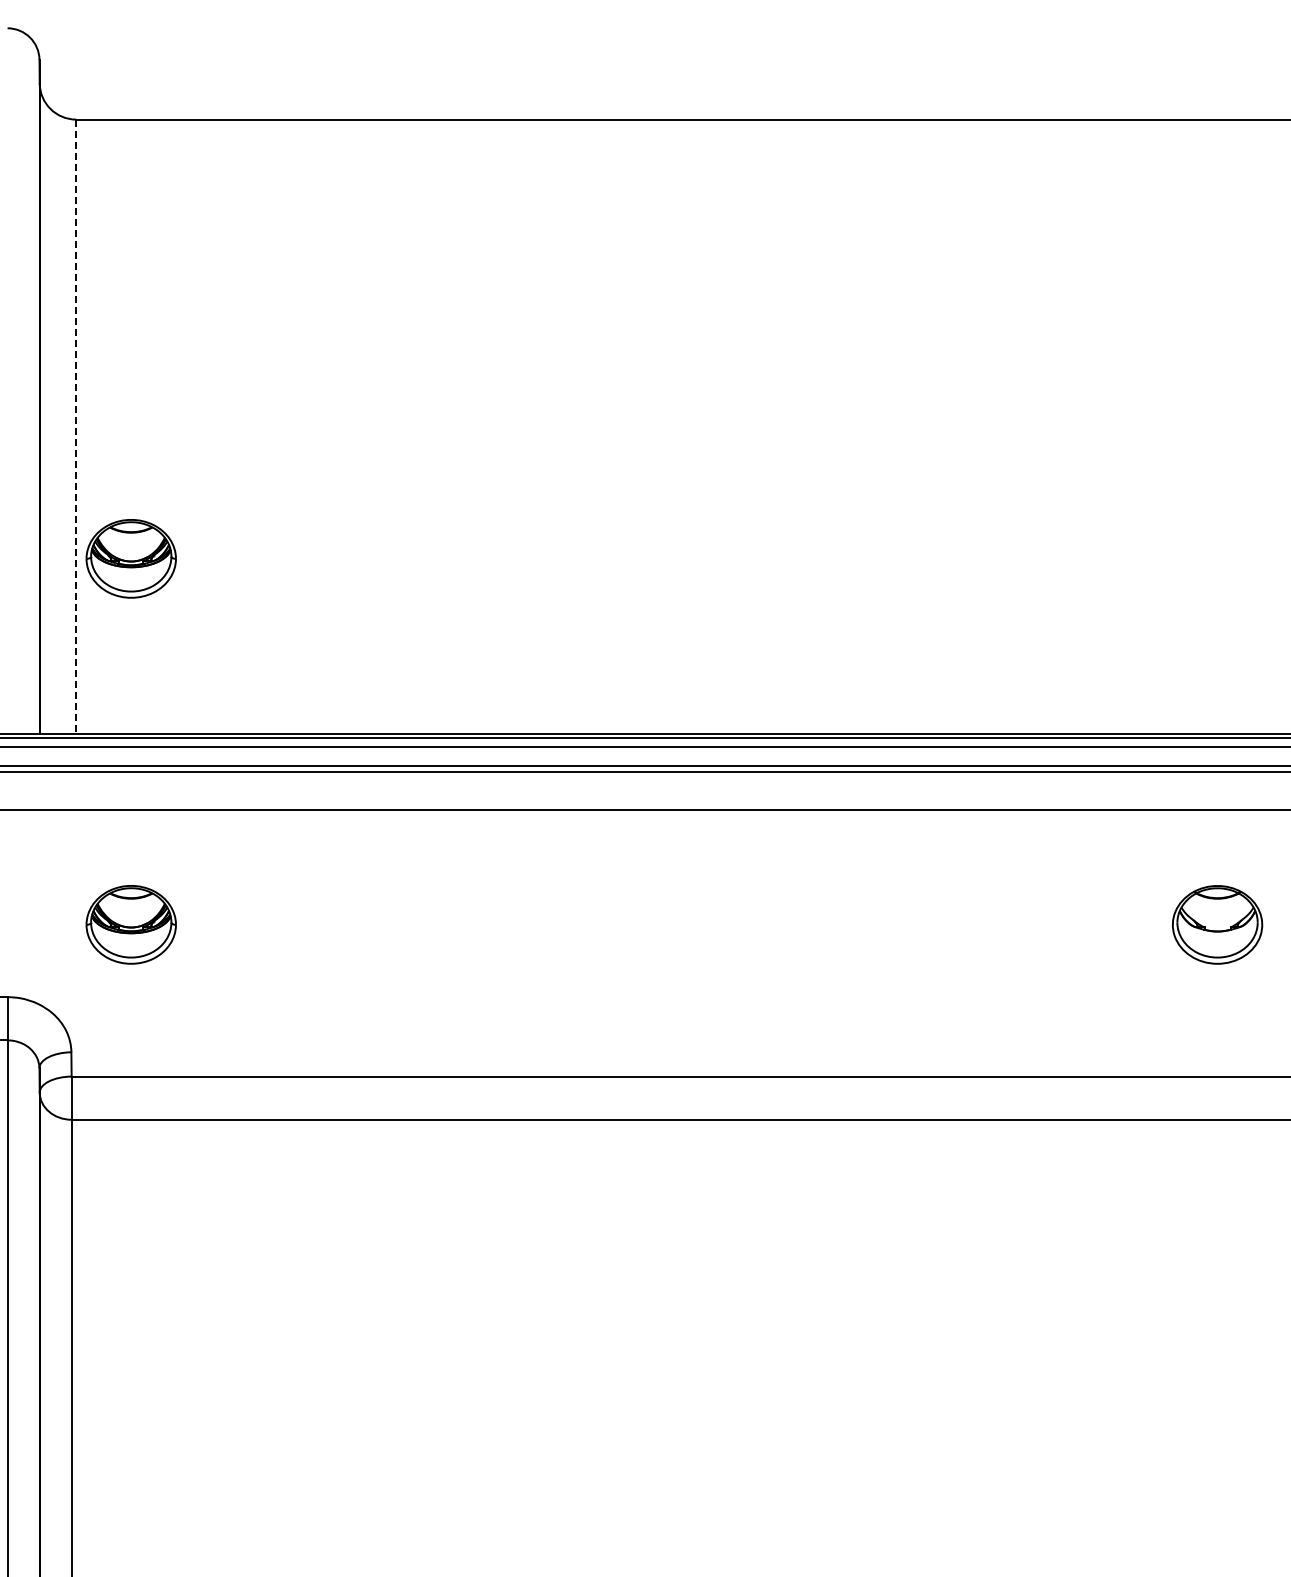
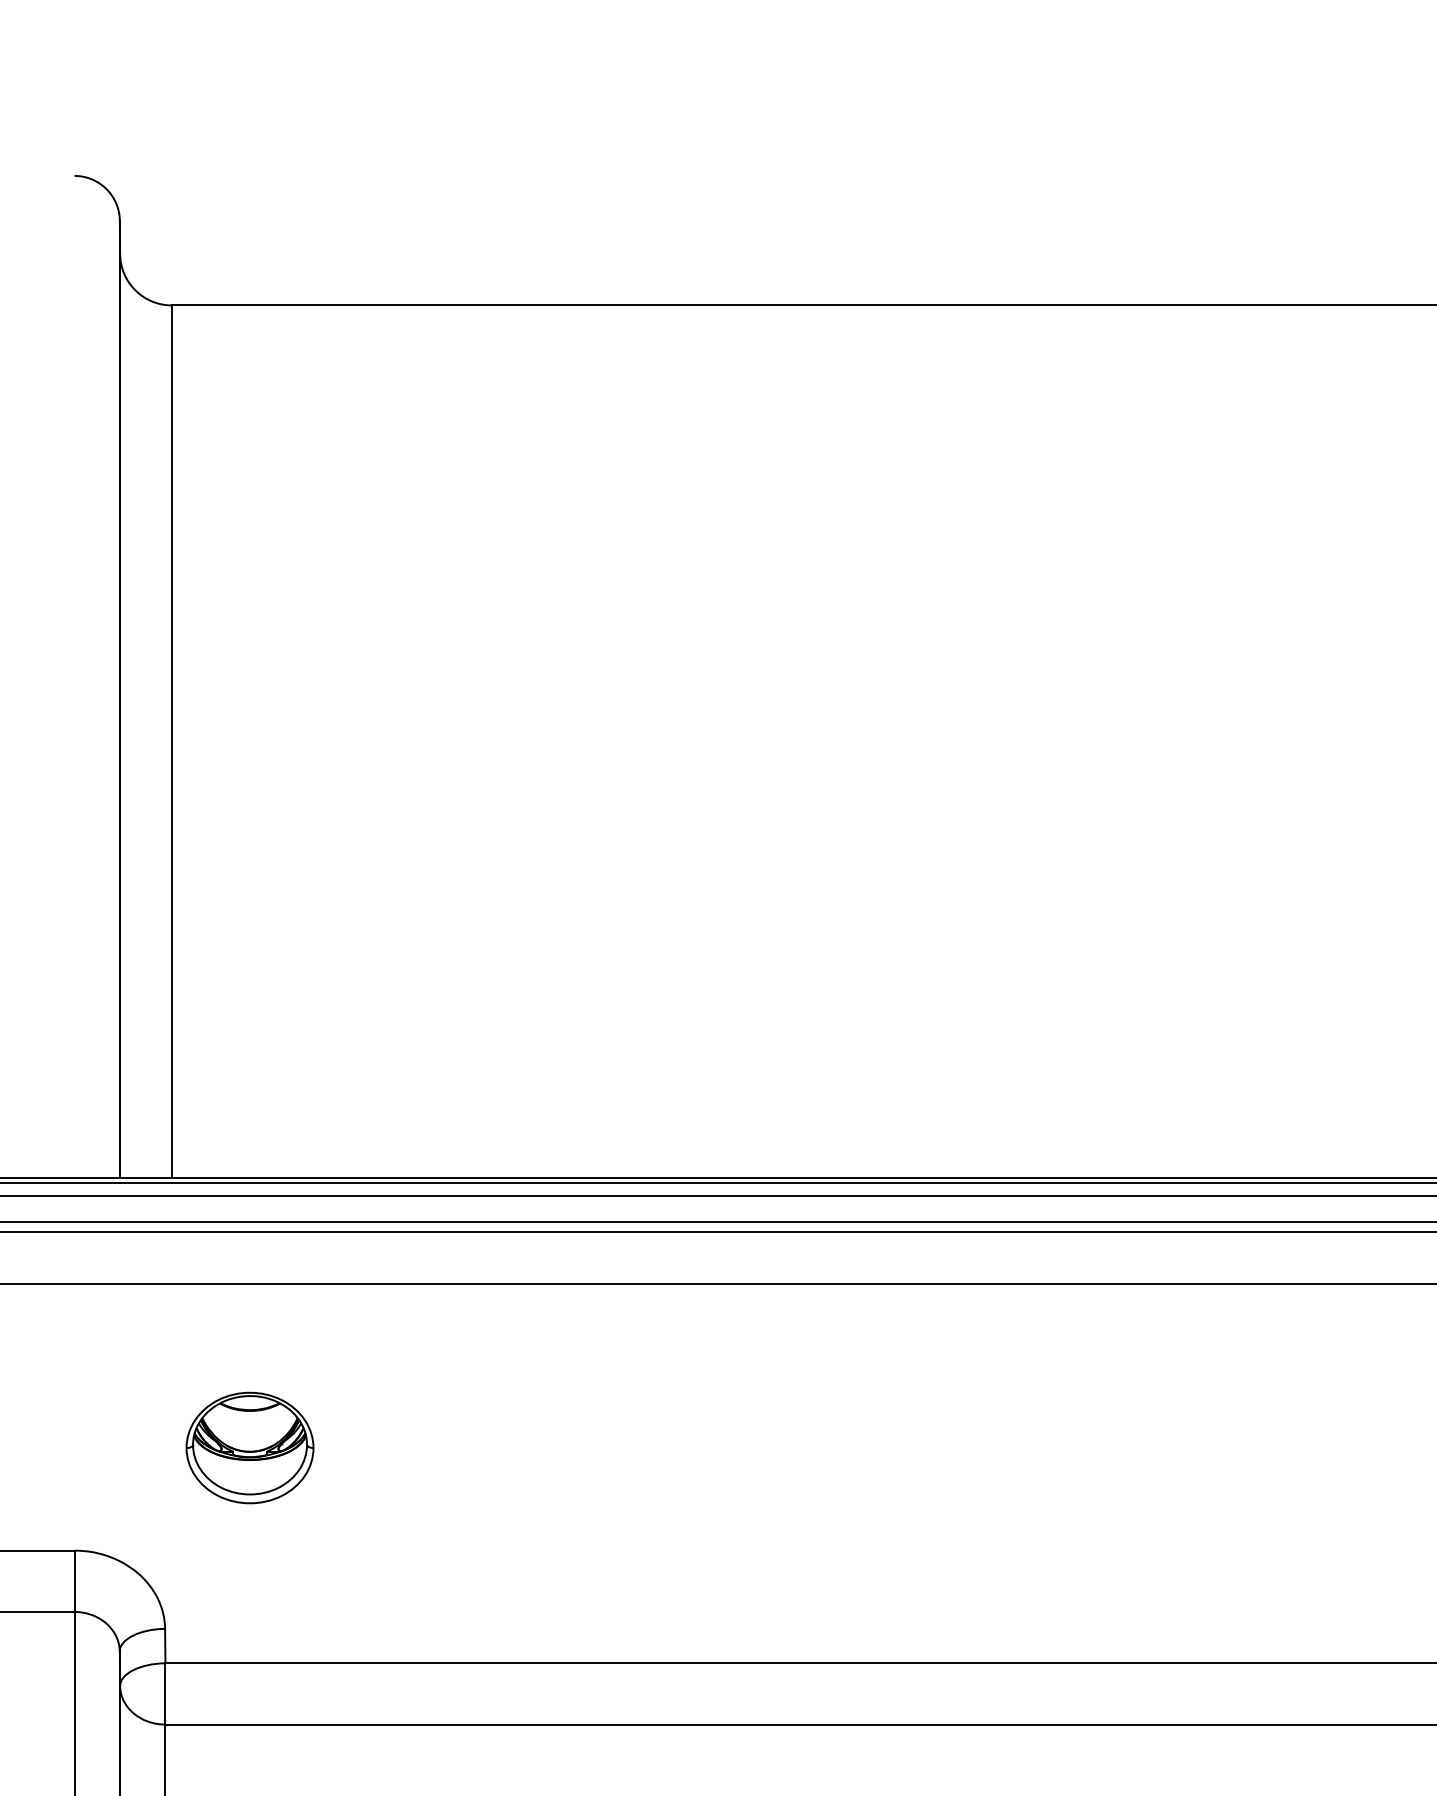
line: (76, 427) -> (172, 742), dashed -> solid
part: (130, 558) -> (248, 928), removed

